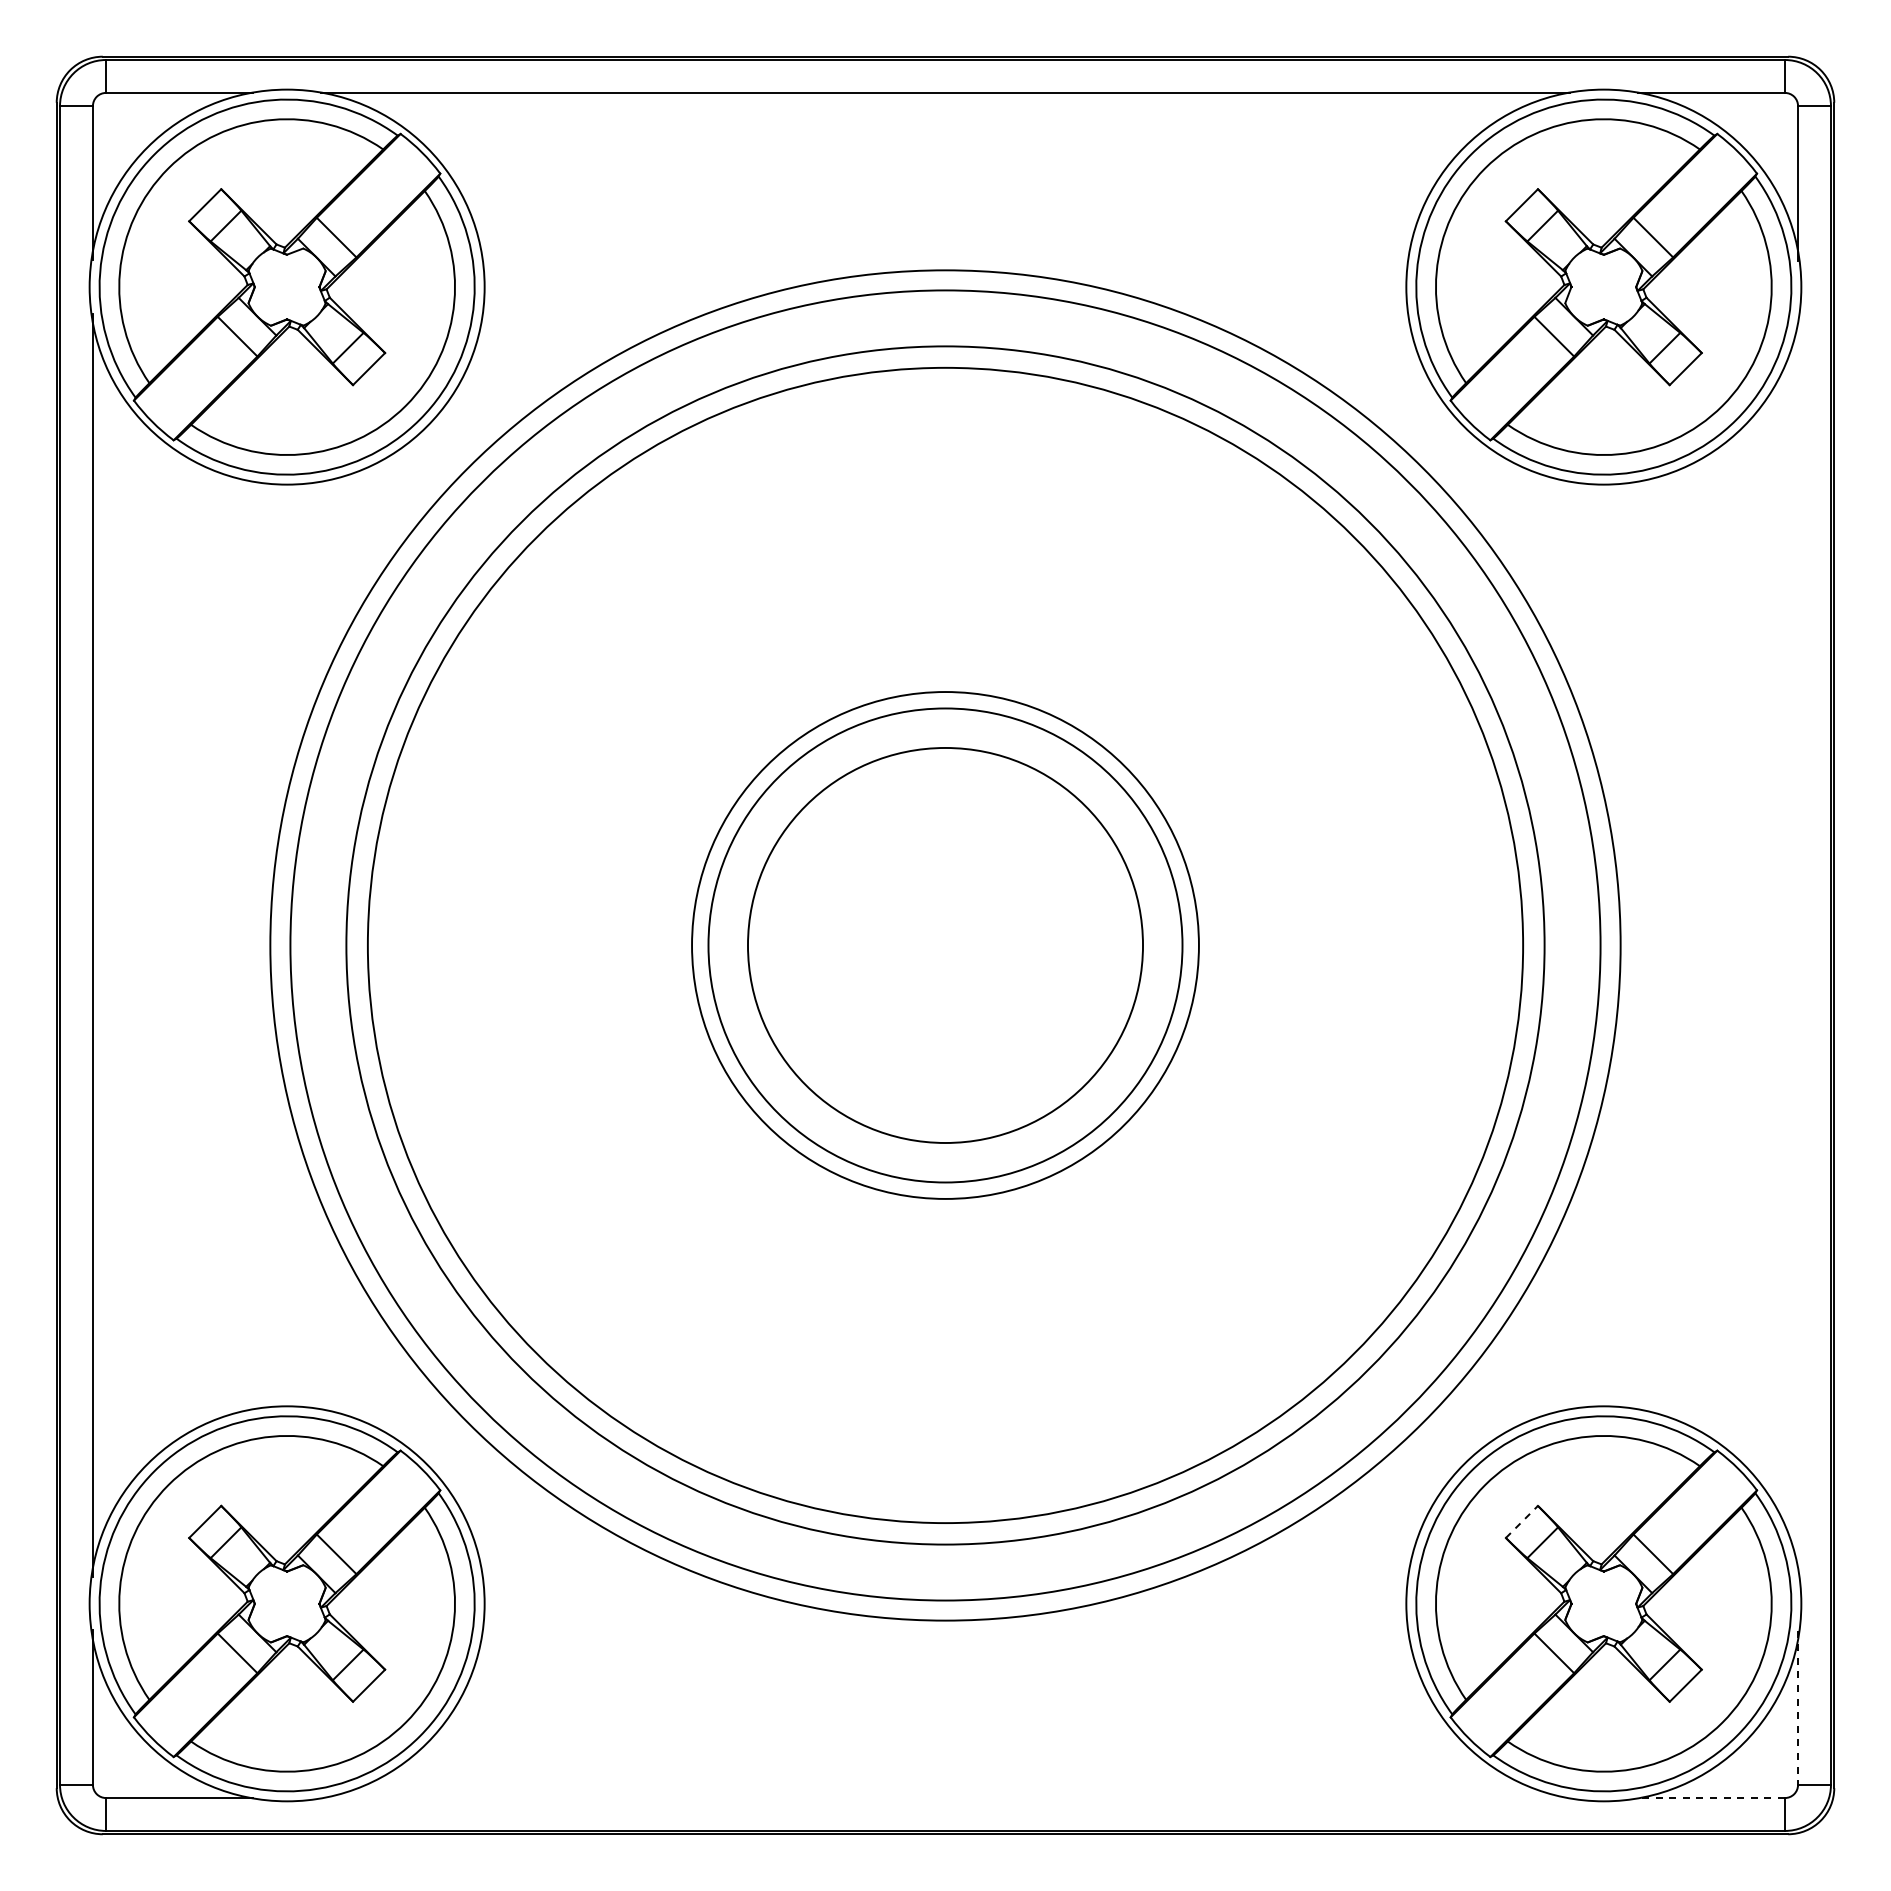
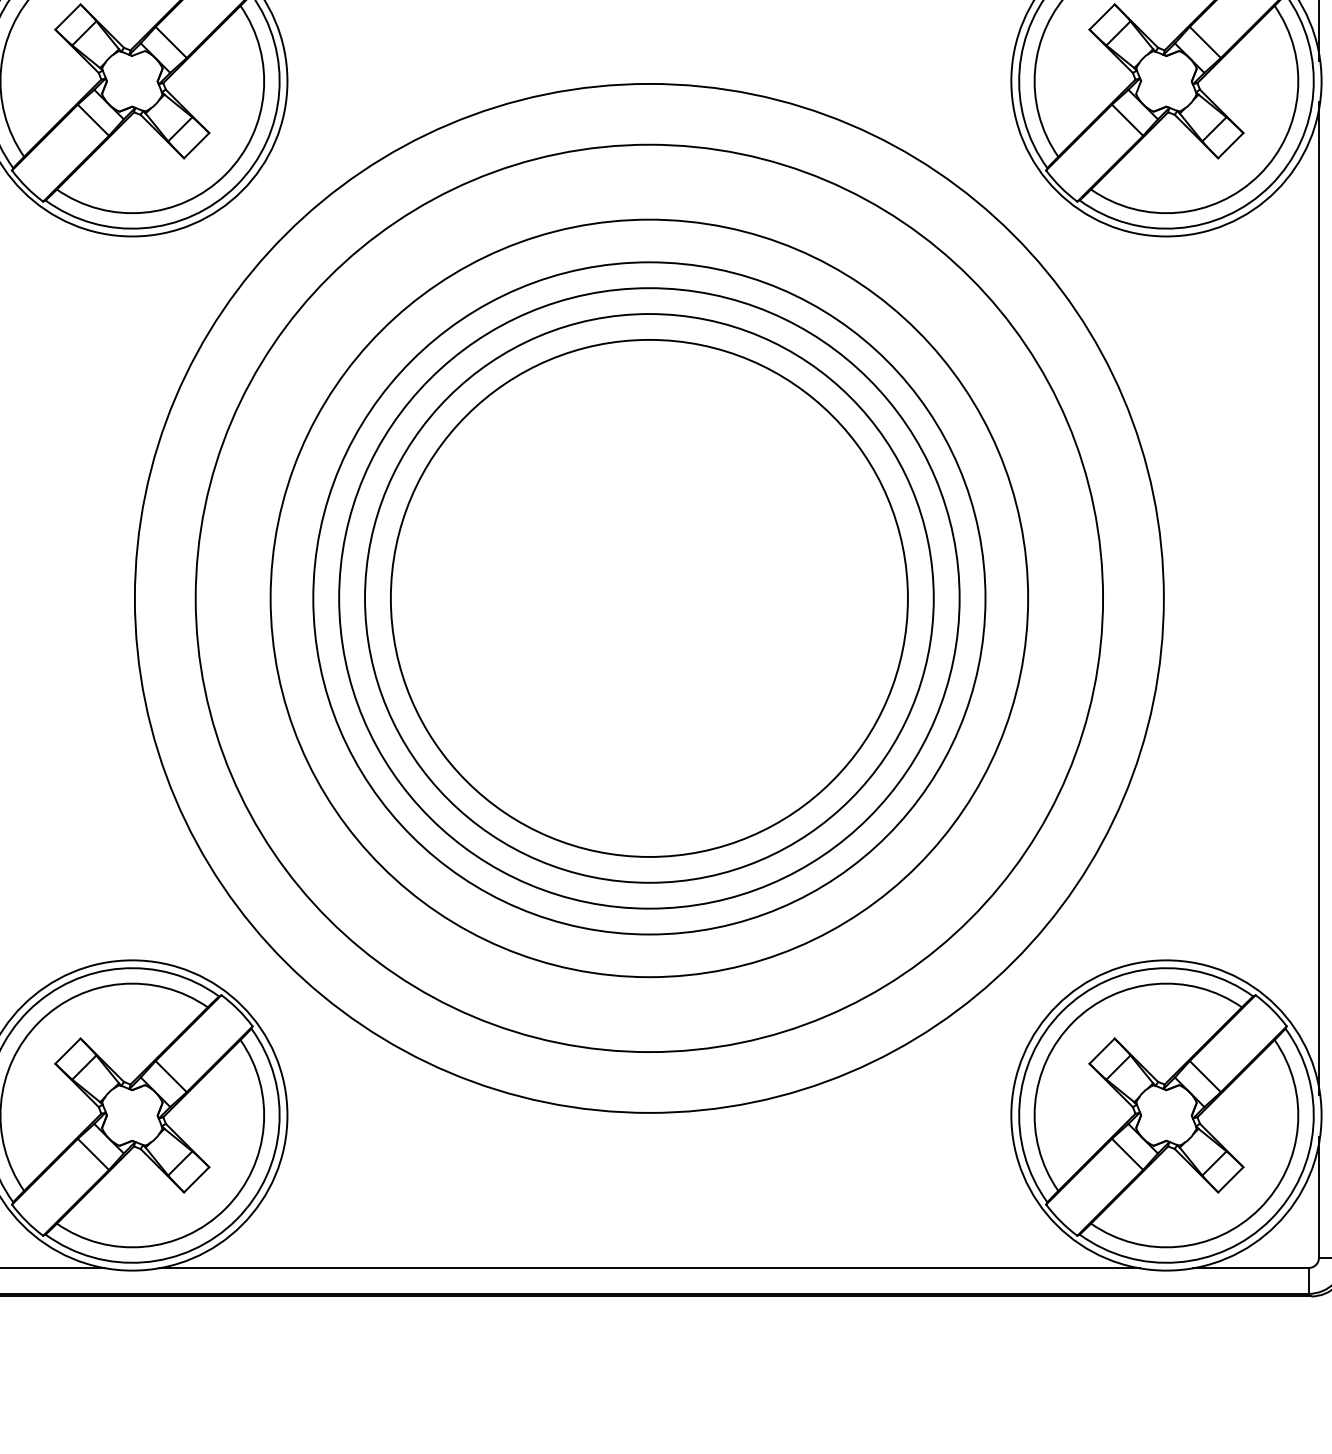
circle: (945, 945) -> (649, 598), size x0.71
circle: (945, 945) -> (649, 598), size x0.71
circle: (945, 945) -> (649, 598), size x1.43
circle: (945, 945) -> (649, 598), size x1.67
circle: (945, 945) -> (649, 598), size x1.67
line: (1798, 945) -> (1319, 598), added
line: (1521, 1521) -> (1101, 1050), dashed -> solid
line: (1798, 1708) -> (1319, 1197), dashed -> solid
line: (945, 1798) -> (649, 1268), added
line: (1711, 1798) -> (1251, 1268), dashed -> solid

